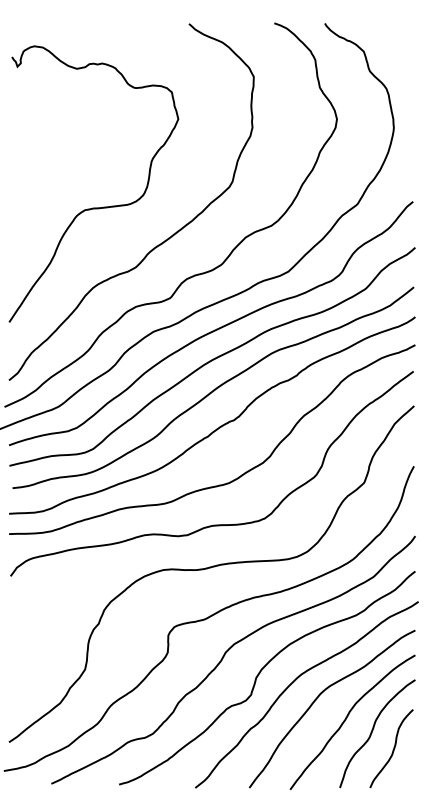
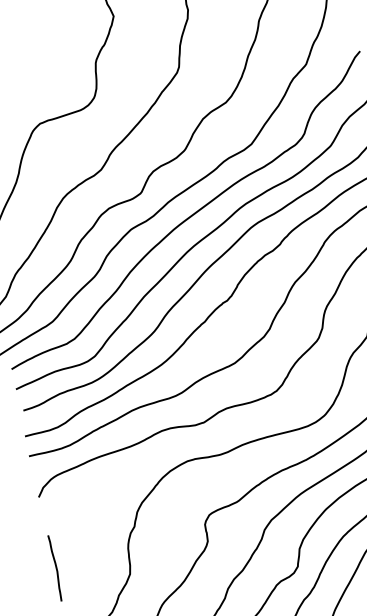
curve: (13, 648) -> (55, 567), added

